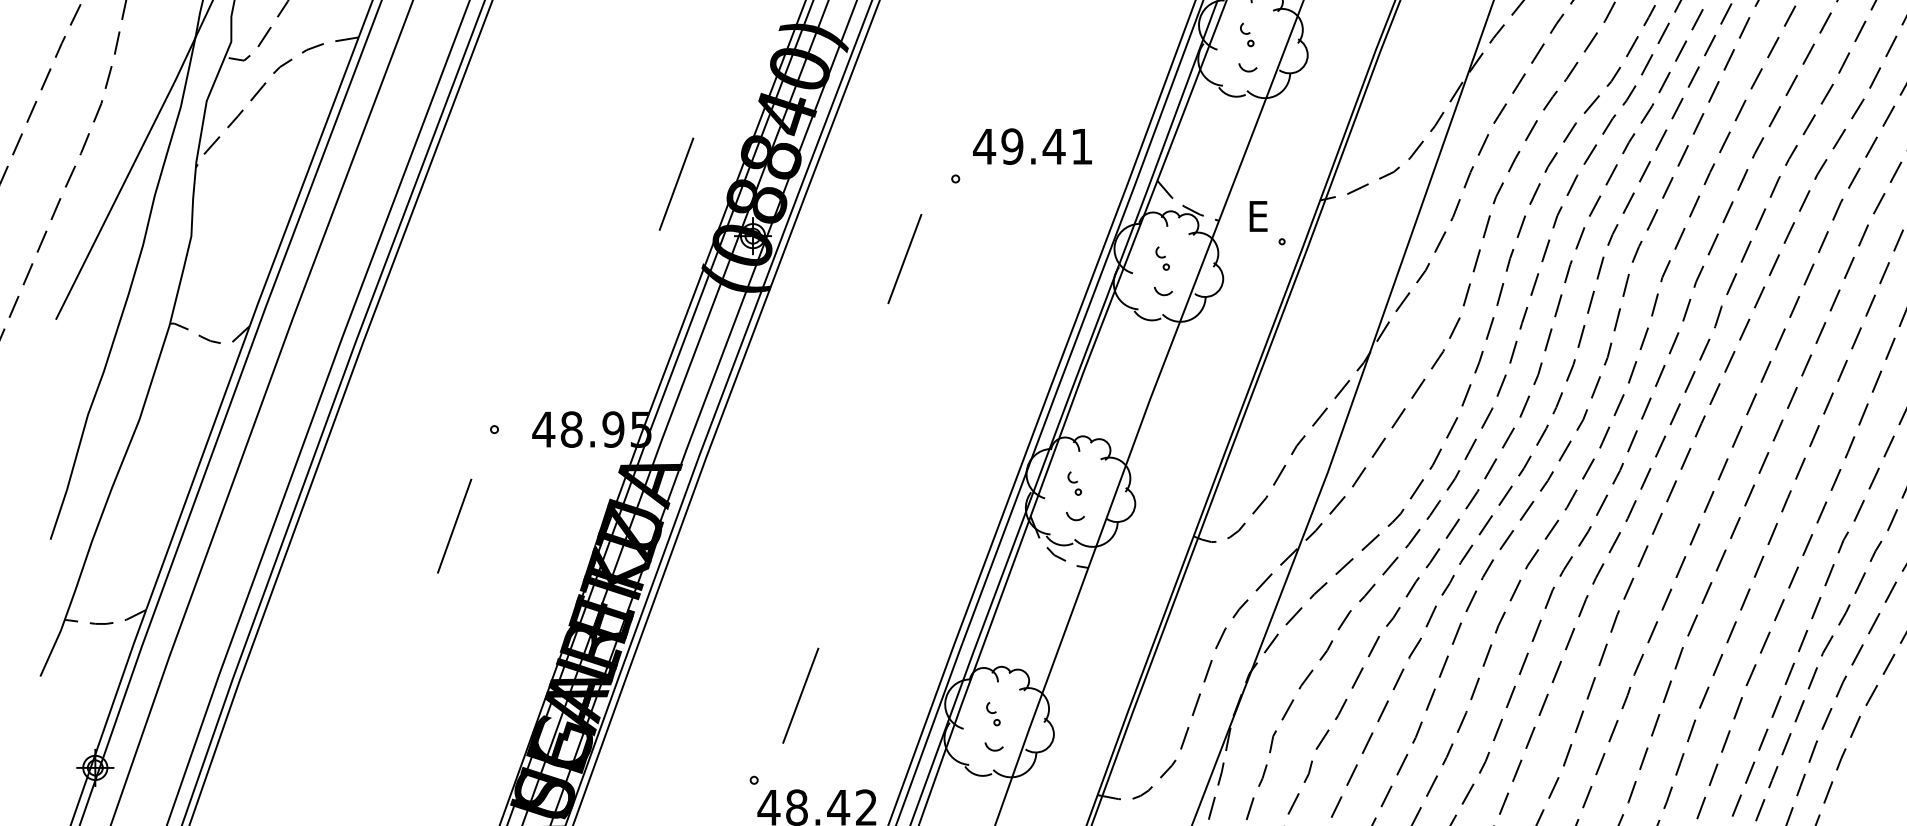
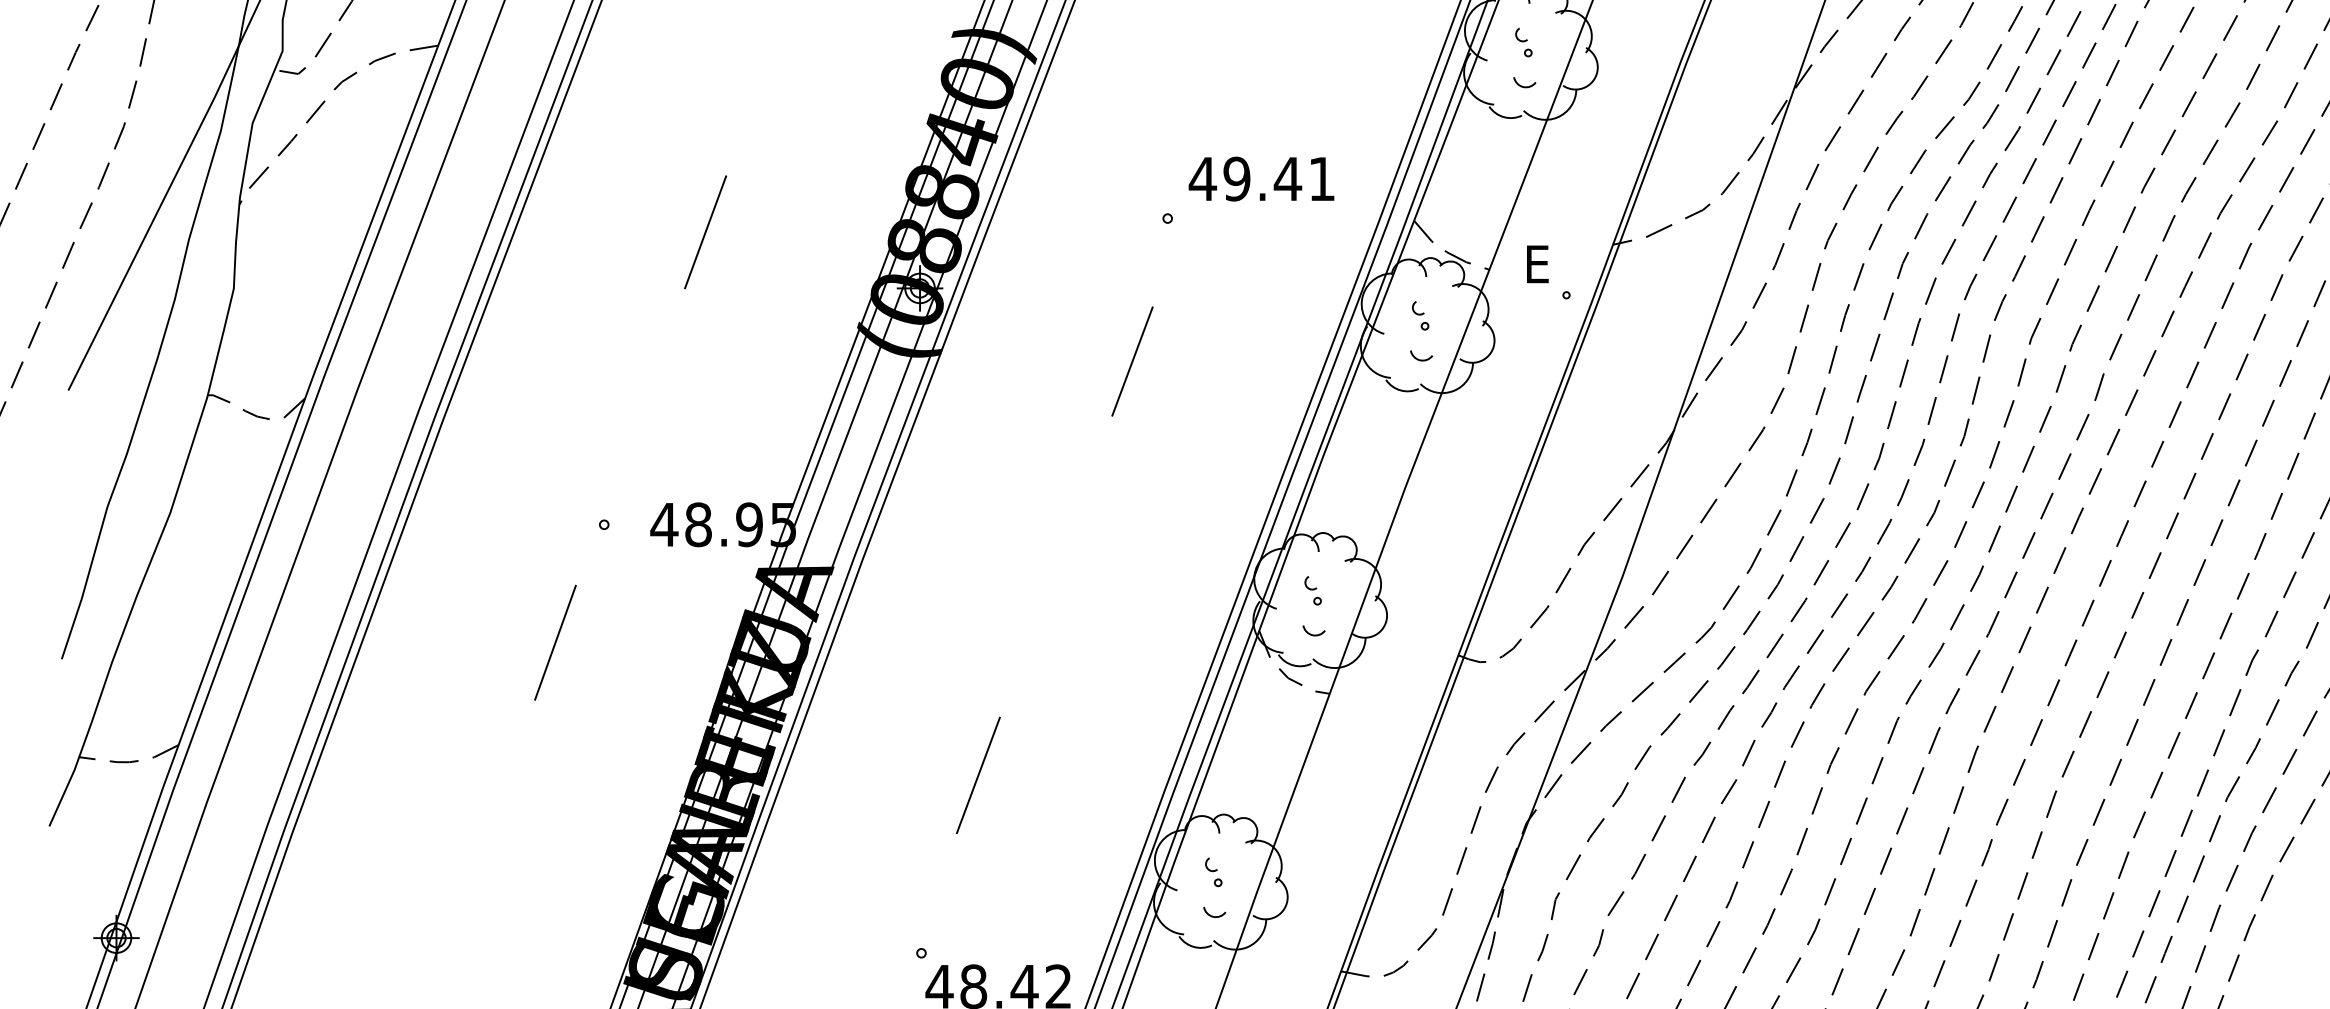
line: (676, 183) -> (705, 231), moved
line: (904, 259) -> (1132, 362), moved
line: (800, 695) -> (978, 775), moved

